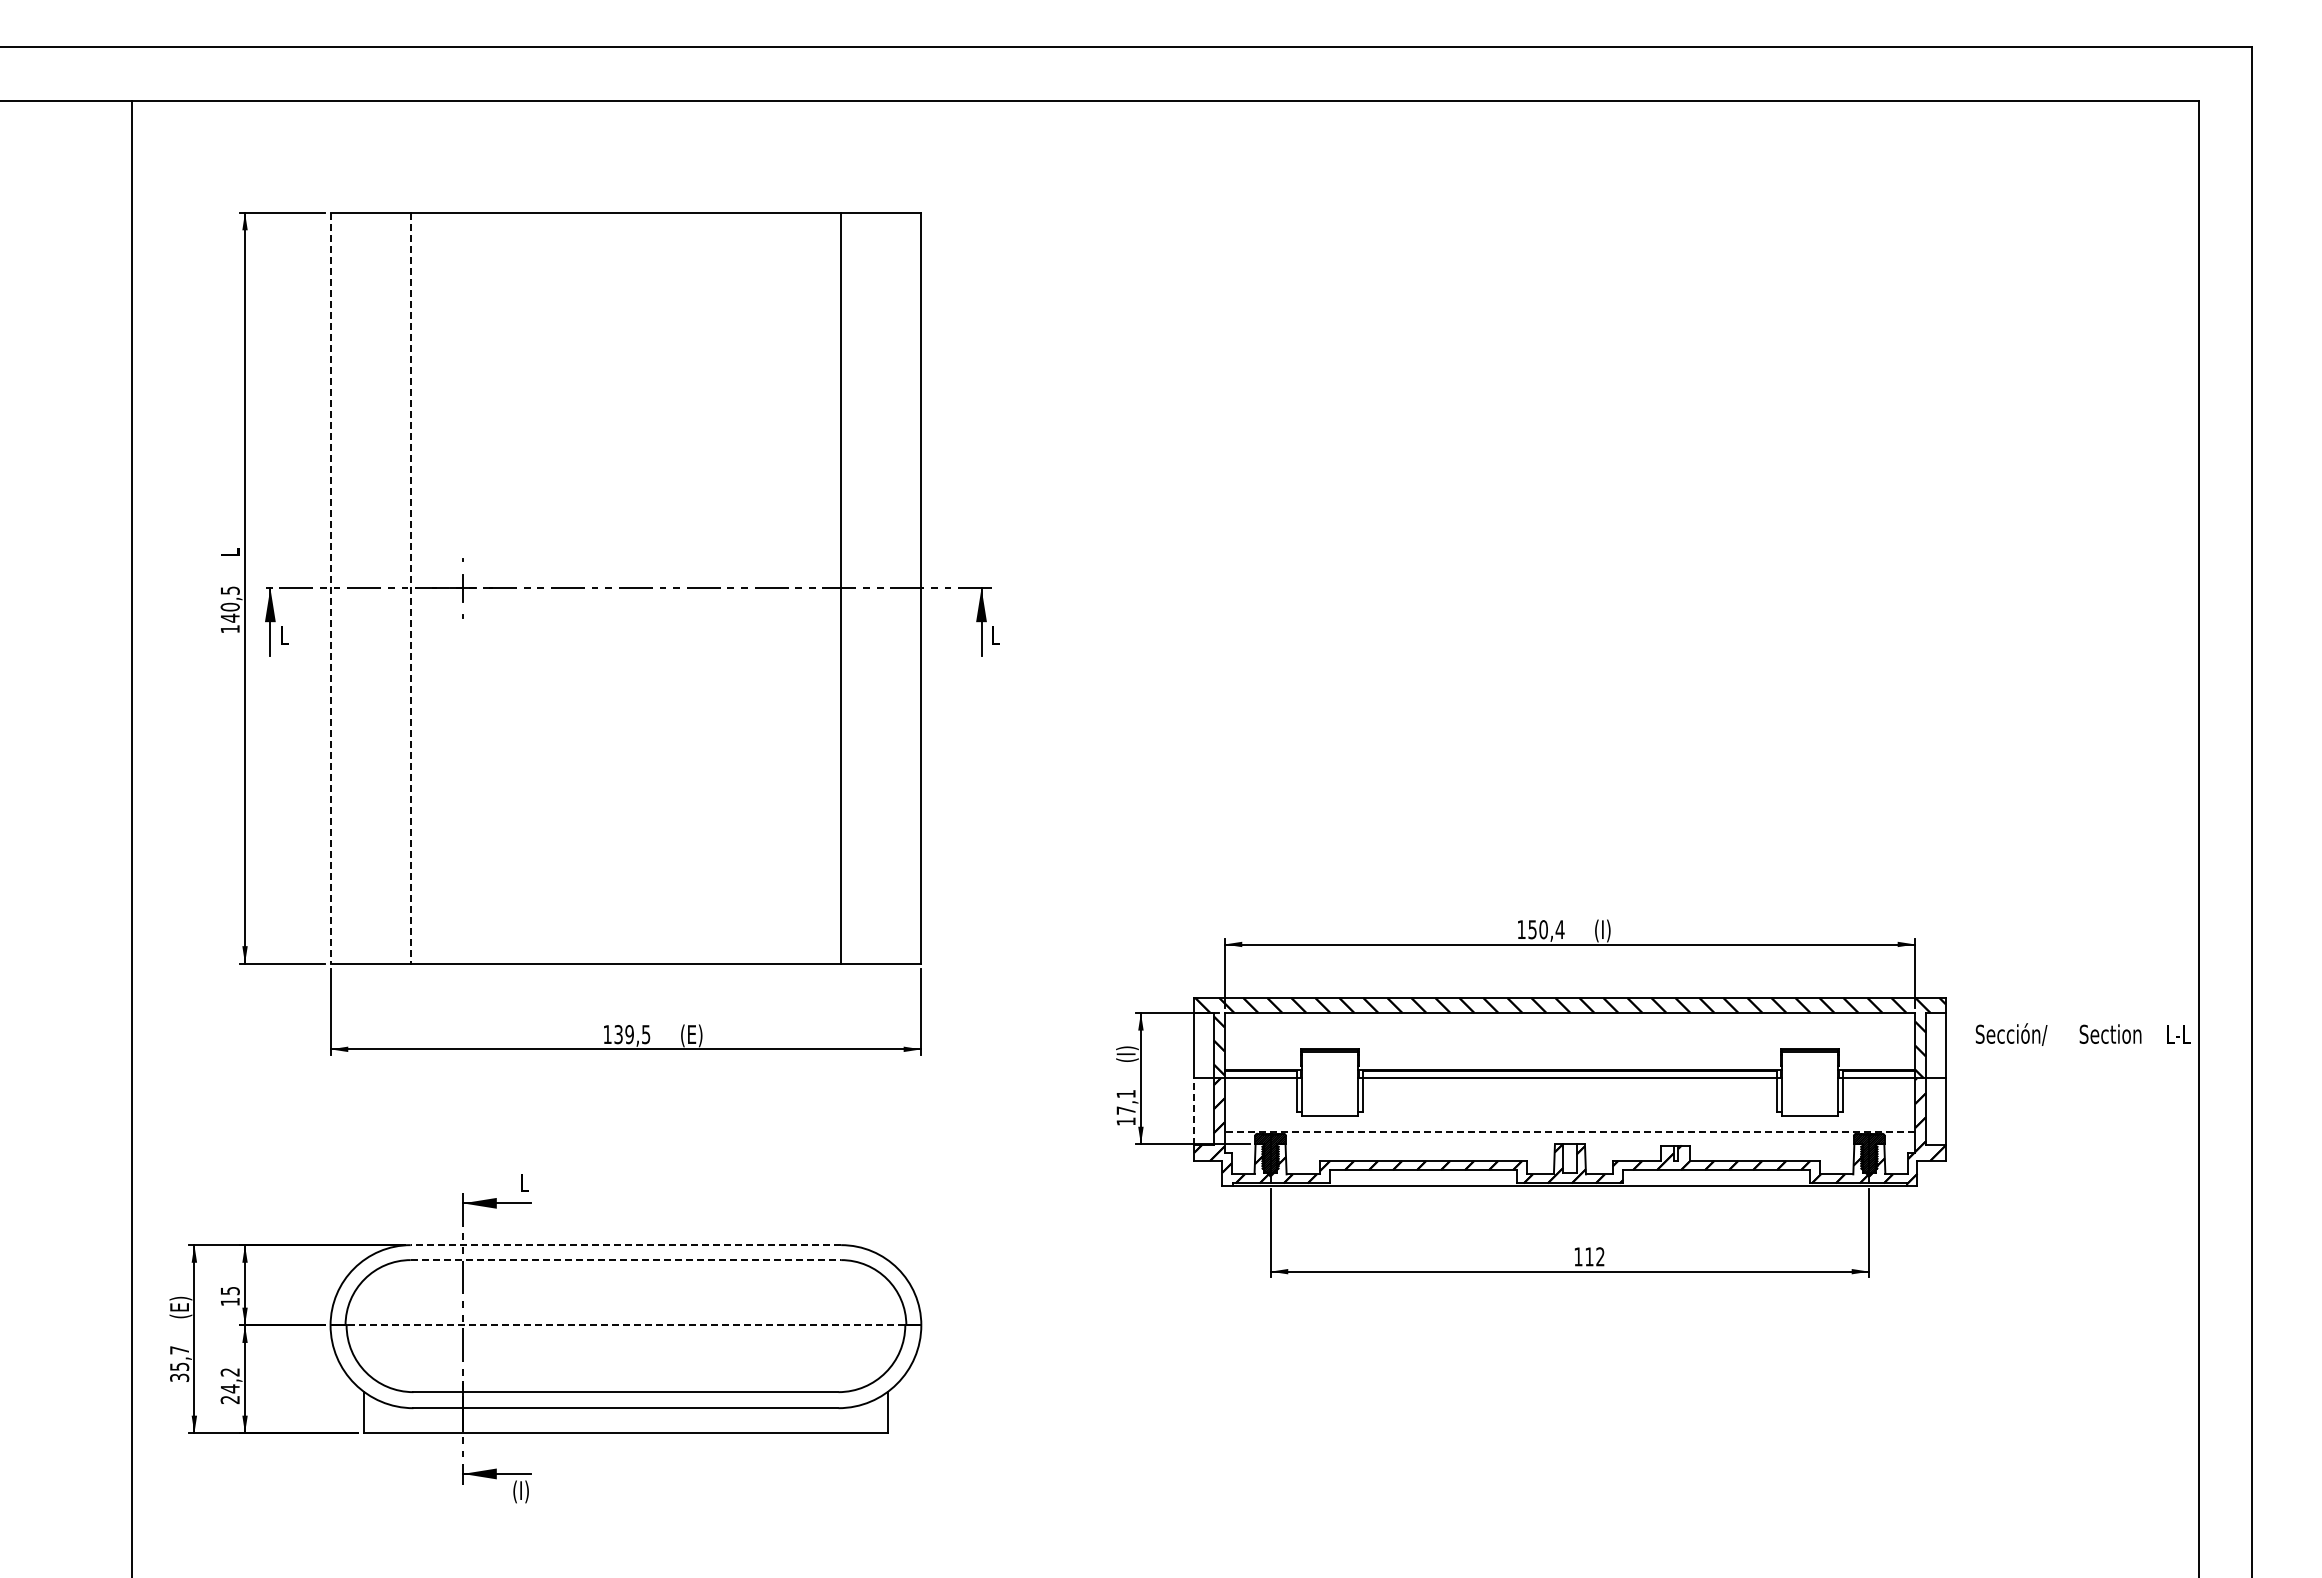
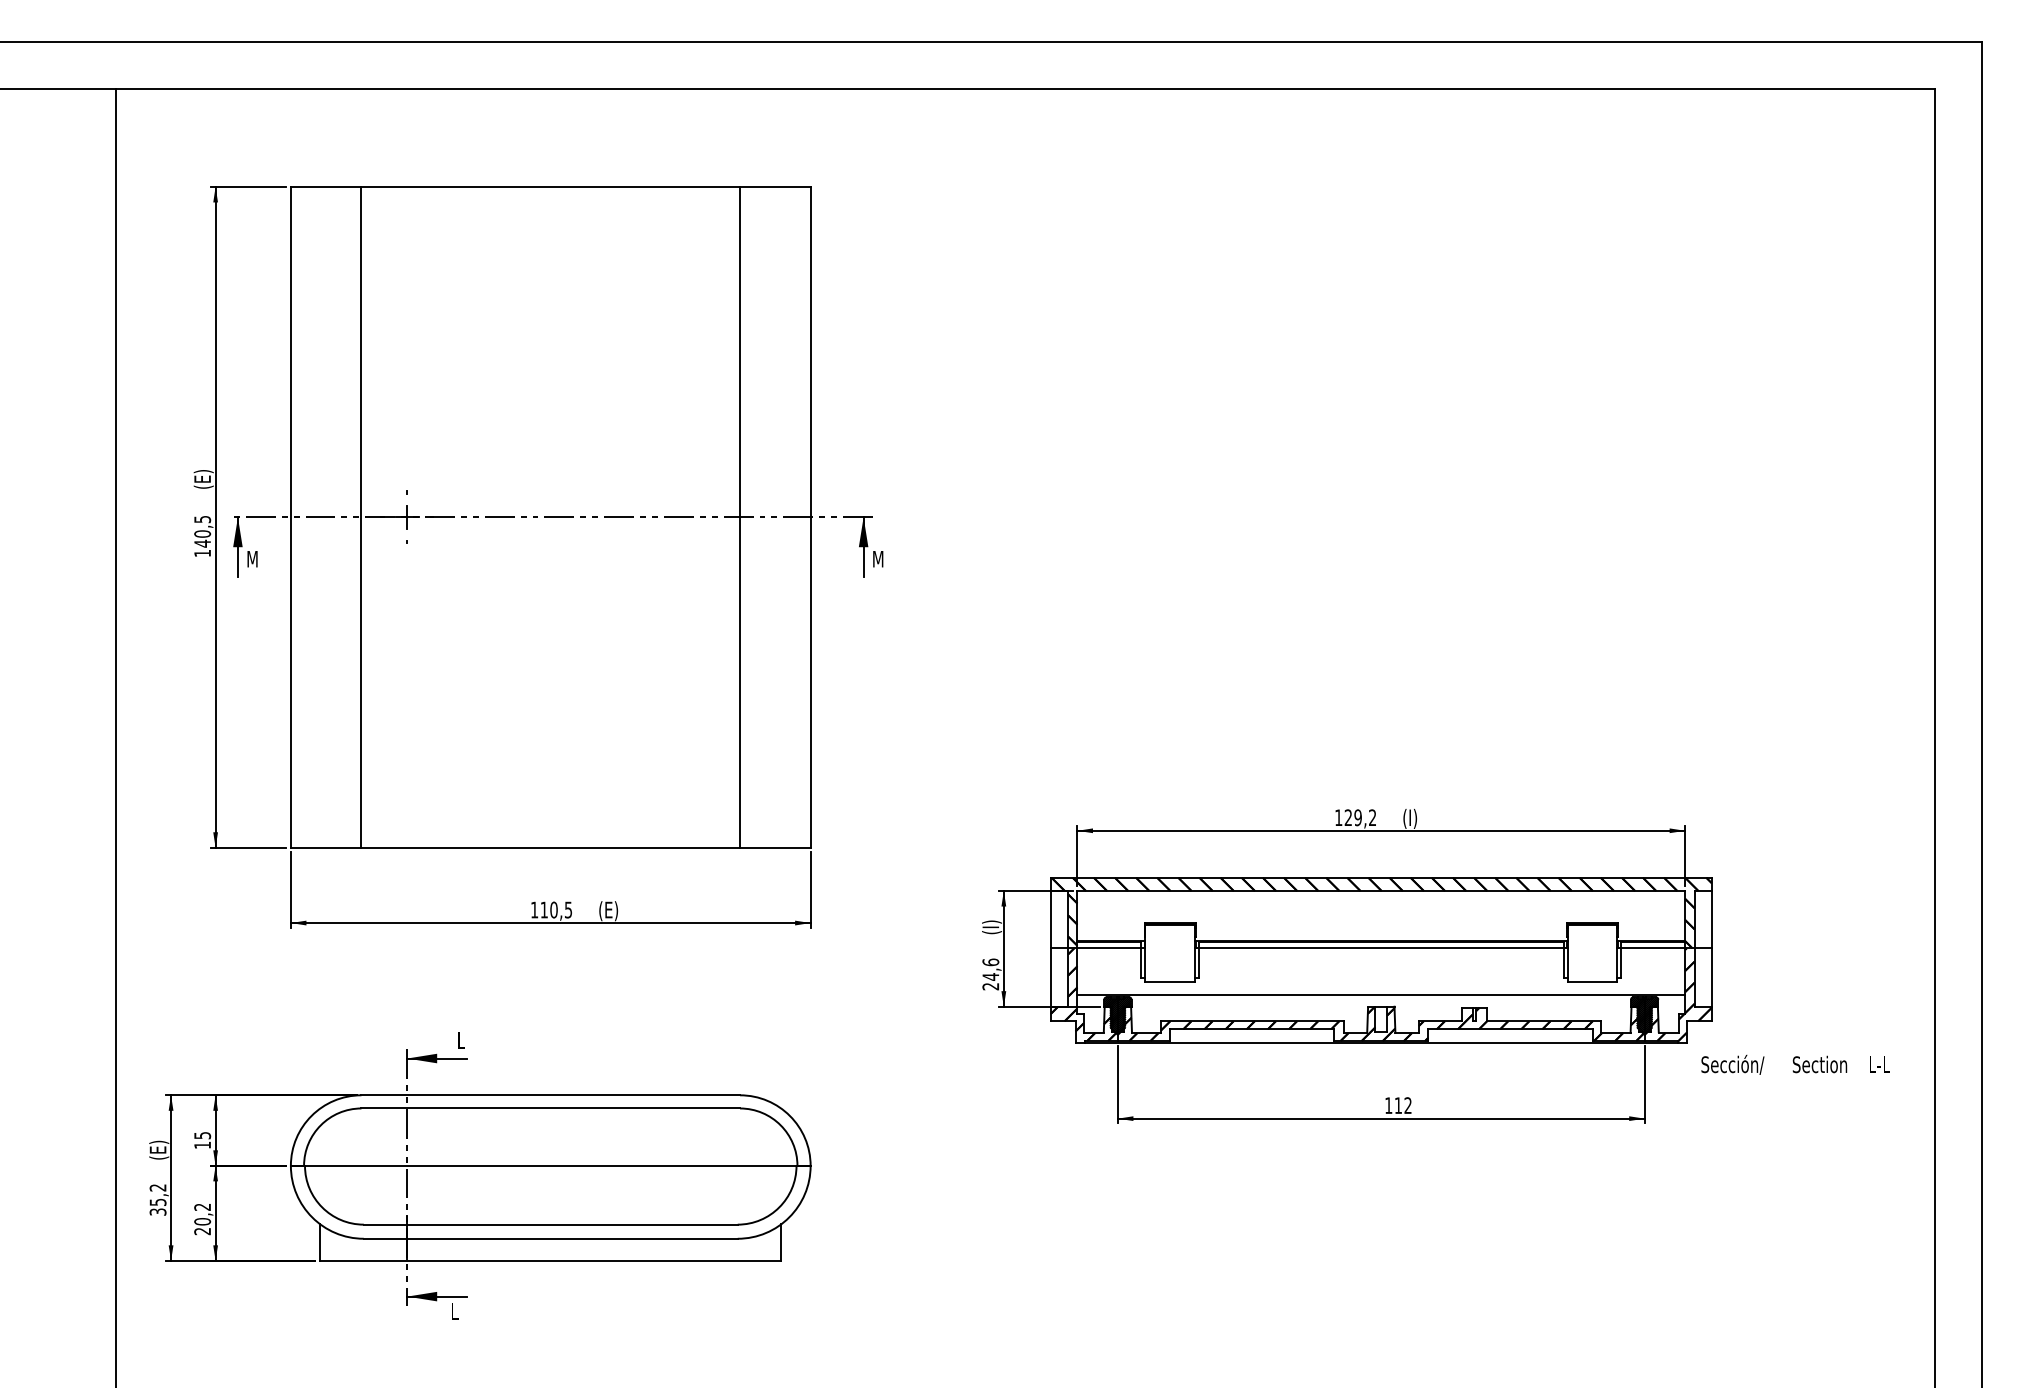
text: (231, 544) -> (203, 478), L -> (E)
line: (330, 588) -> (290, 517), dashed -> solid
line: (410, 588) -> (361, 517), dashed -> solid
text: (286, 635) -> (252, 558), L -> M
text: (997, 635) -> (877, 558), L -> M
text: (1546, 929) -> (1360, 817), 150,4 -> 129,2
text: (623, 1034) -> (548, 909), 139,5 -> 110,5
text: (2082, 1034) -> (1795, 1064), moved
text: (1125, 1107) -> (990, 974), 17,1 -> 24,6
line: (1194, 1111) -> (1050, 977), dashed -> solid
line: (1569, 1131) -> (1380, 995), dashed -> solid
line: (625, 1245) -> (550, 1095), dashed -> solid
line: (626, 1260) -> (551, 1108), dashed -> solid
line: (625, 1325) -> (550, 1166), dashed -> solid
text: (179, 1350) -> (157, 1188), 35,7 -> 35,2
text: (229, 1388) -> (201, 1221), 24,2 -> 20,2
text: (520, 1491) -> (457, 1312), (I) -> L

